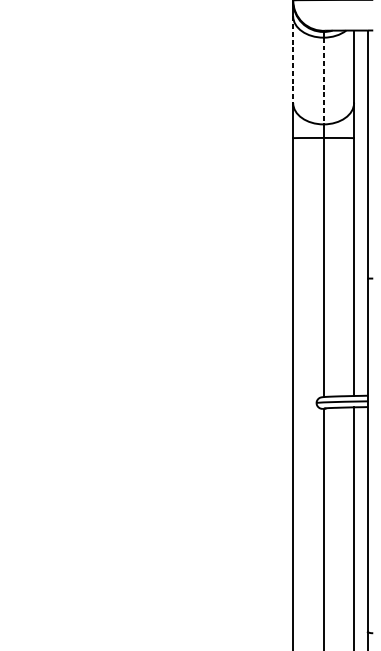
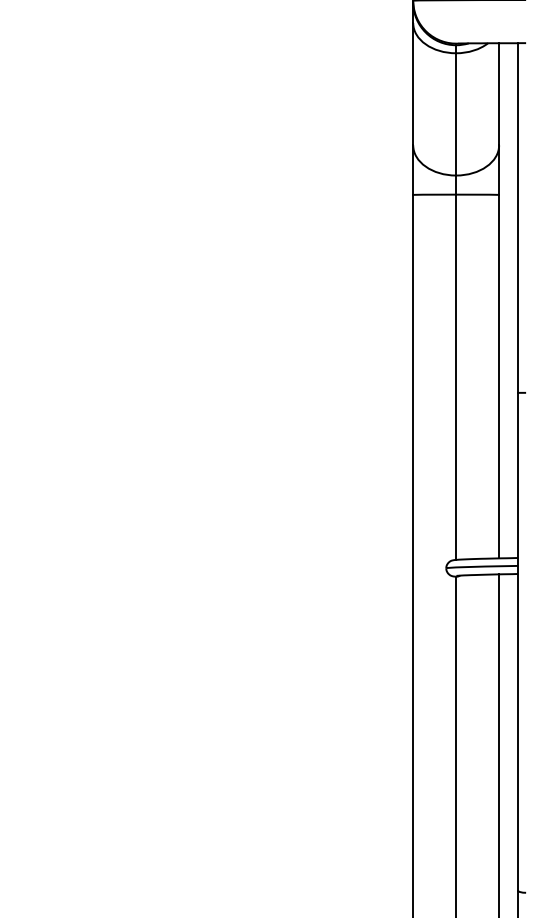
line: (293, 59) -> (413, 84), dashed -> solid
line: (323, 81) -> (456, 114), dashed -> solid

